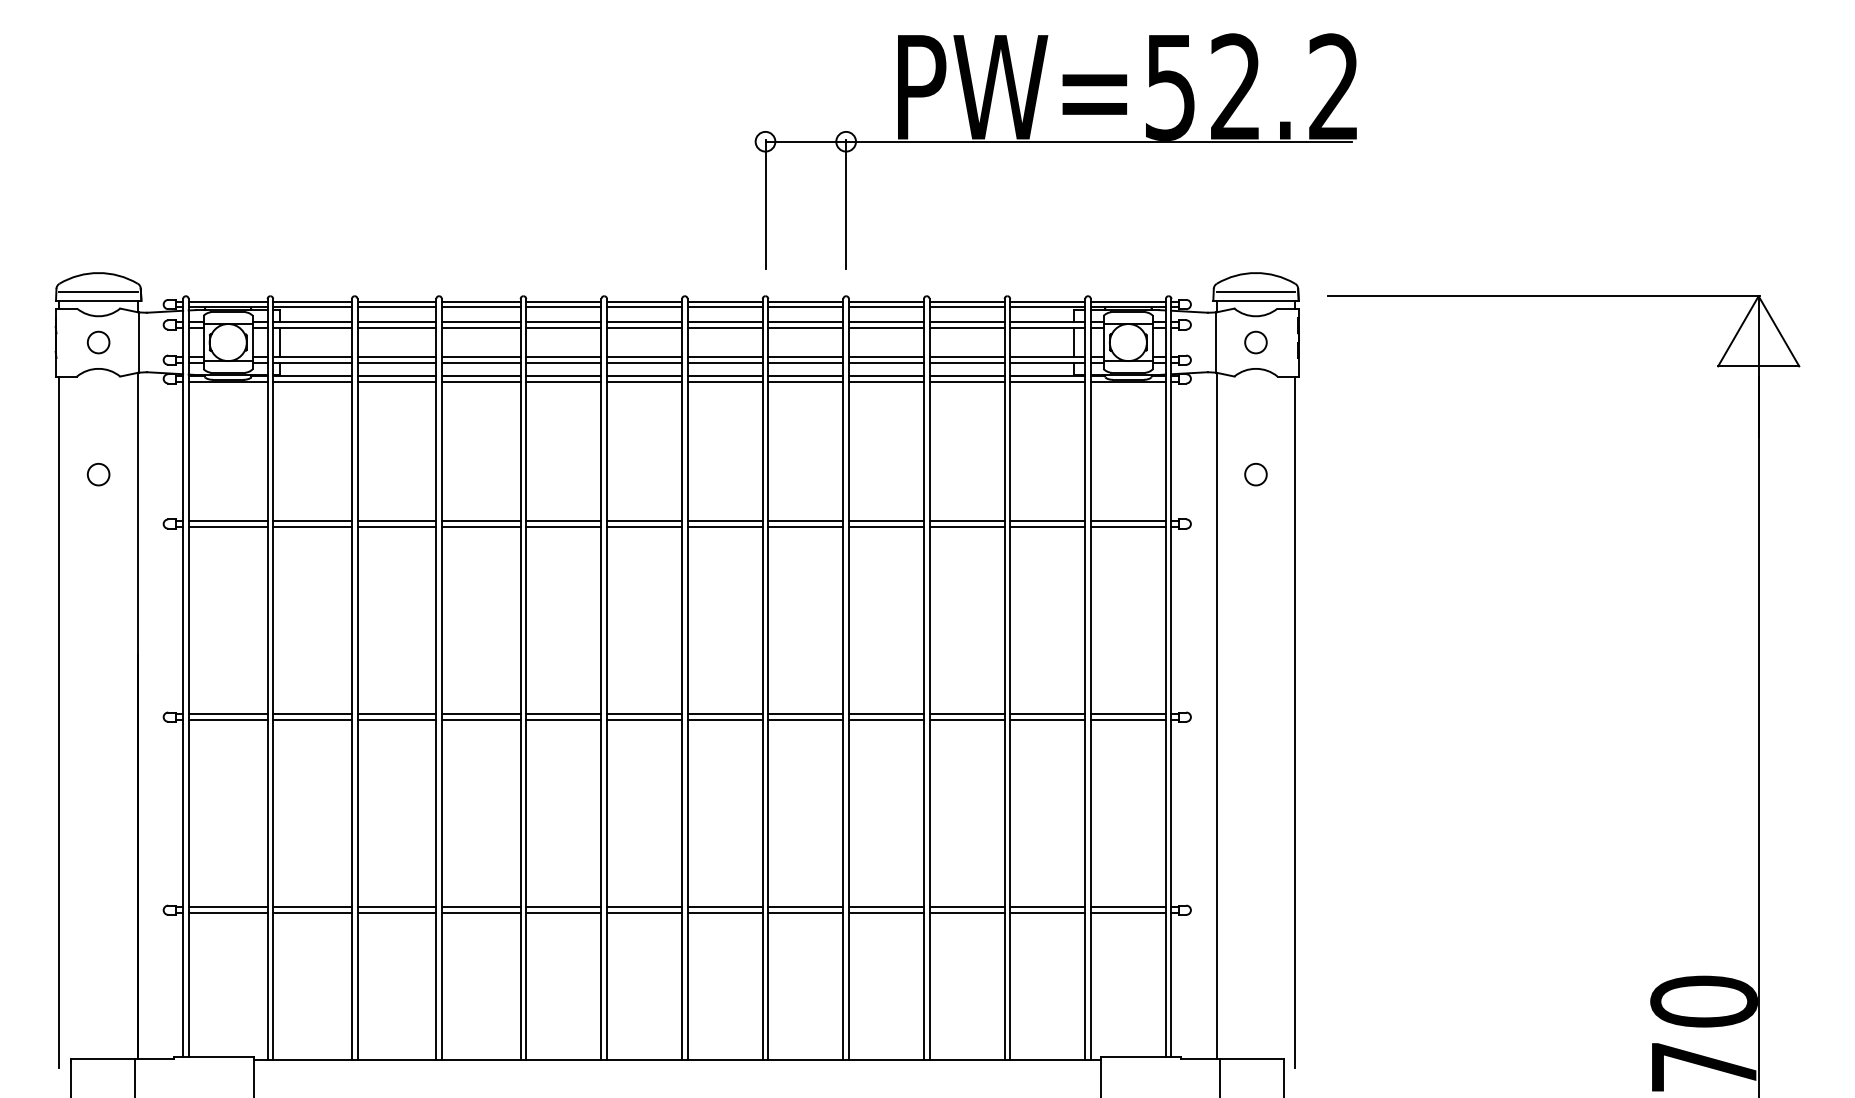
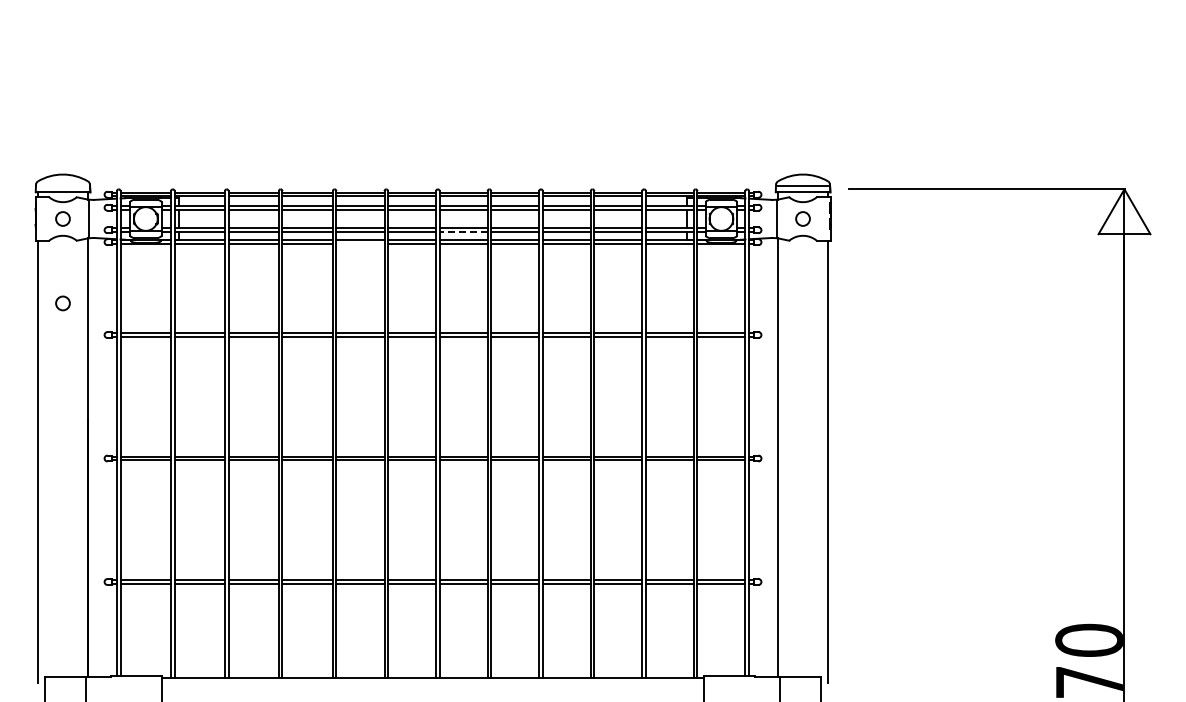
part: (1054, 150) -> (674, 96), removed
line: (97, 291) -> (62, 186), removed
line: (724, 363) -> (463, 232), solid -> dashed
line: (563, 380) -> (360, 243), removed
circle: (1255, 474) -> (802, 303), removed

